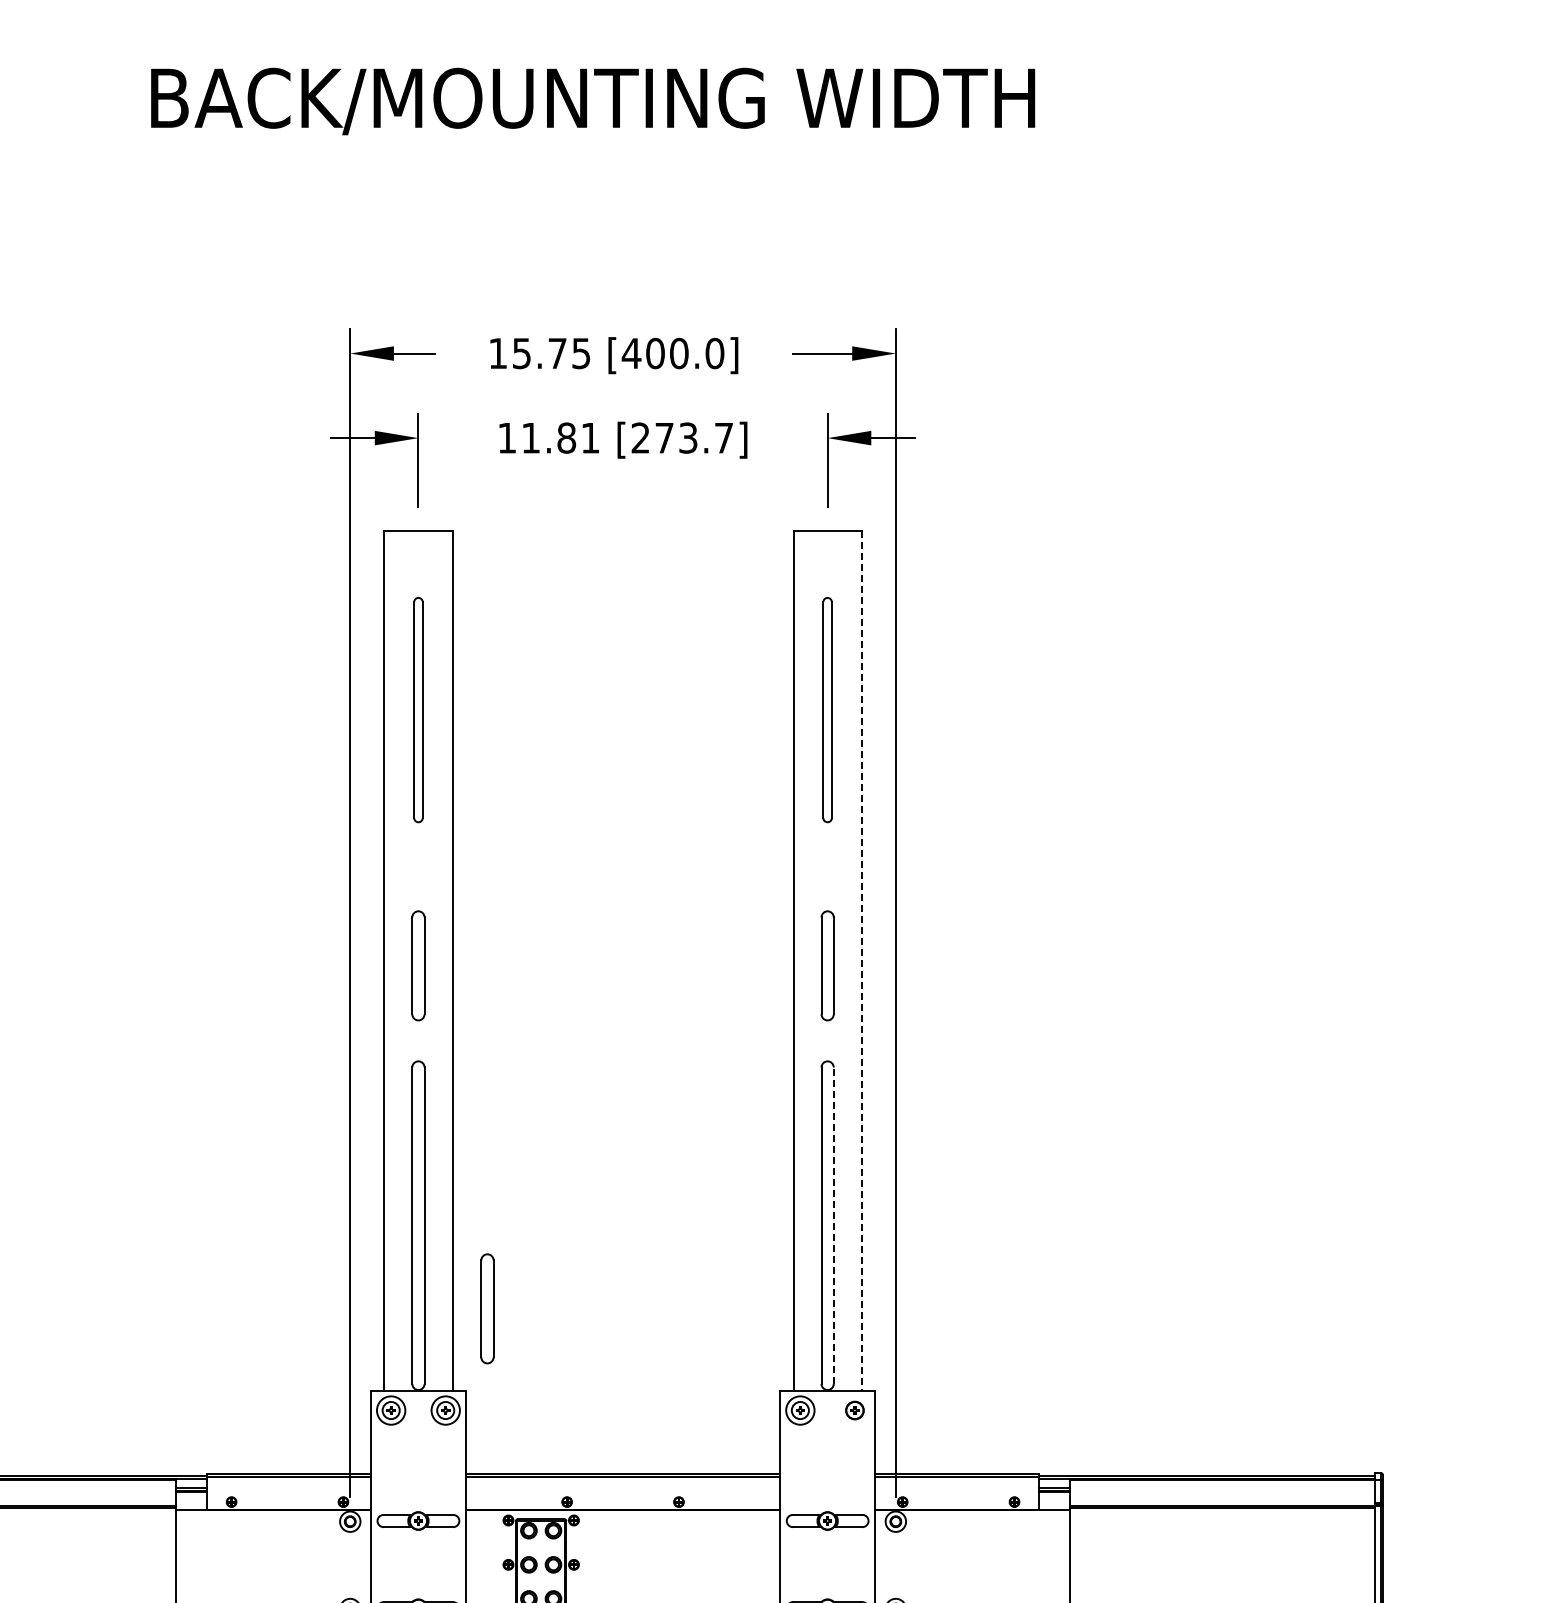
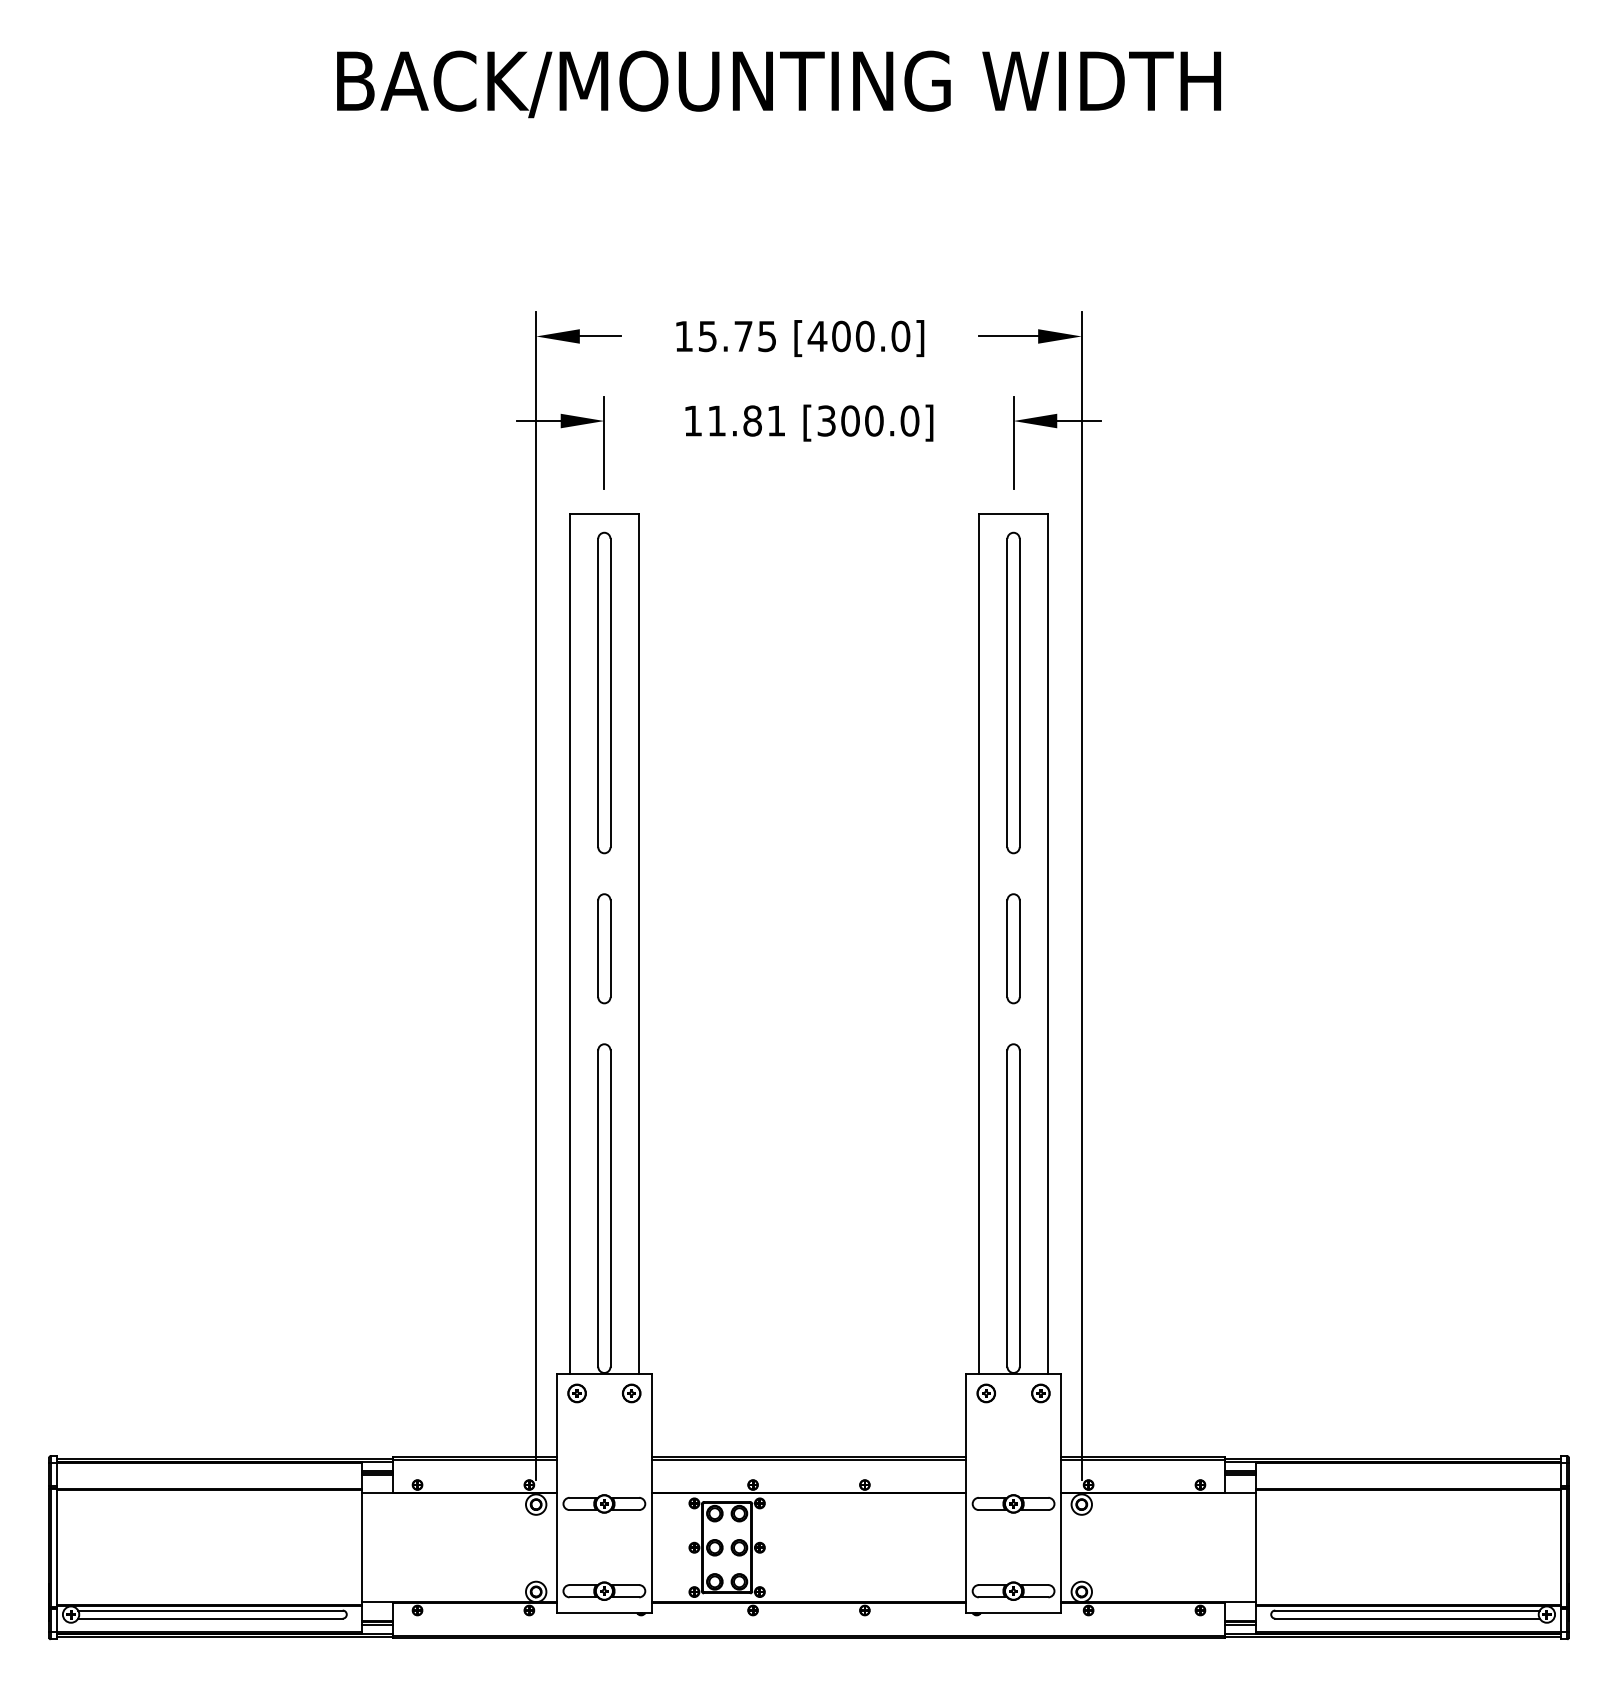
text: (682, 437) -> (868, 420), [273.7] -> [300.0]
part: (418, 709) -> (604, 692), size x1.43
part: (827, 709) -> (1013, 692), size x1.43
line: (861, 961) -> (1047, 944), dashed -> solid
line: (833, 1225) -> (1019, 1208), dashed -> solid
part: (487, 1308) -> (673, 1291), removed
circle: (390, 1410) -> (576, 1393), size x0.62
circle: (445, 1410) -> (631, 1393), size x0.62
circle: (800, 1410) -> (986, 1393), size x0.62

